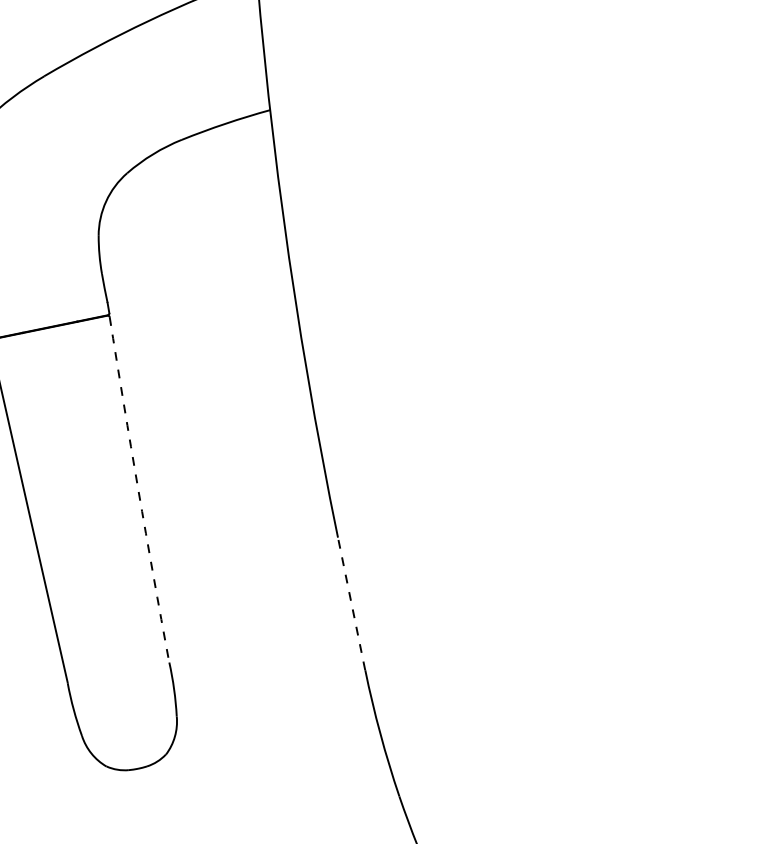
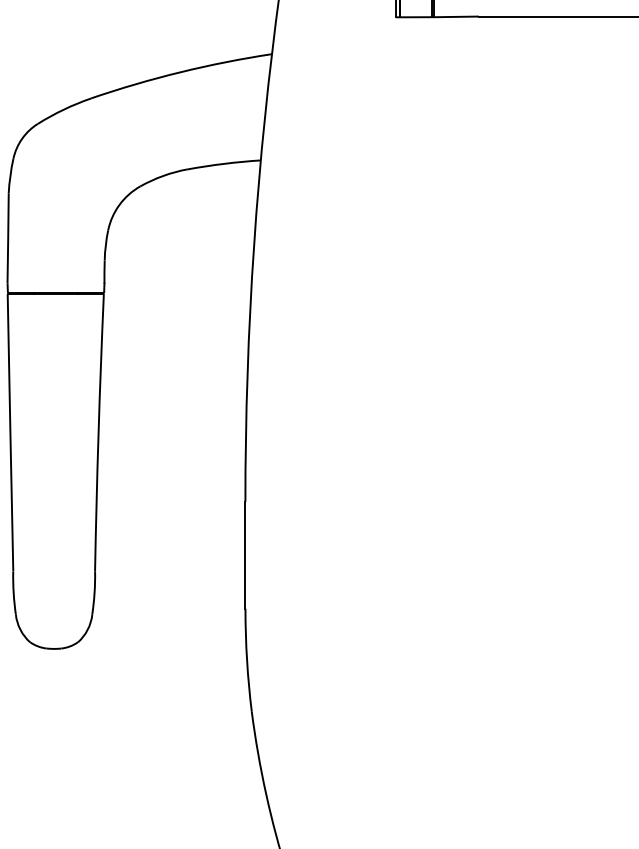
arc: (138, 490) -> (98, 433), dashed -> solid
line: (351, 602) -> (245, 554), dashed -> solid

